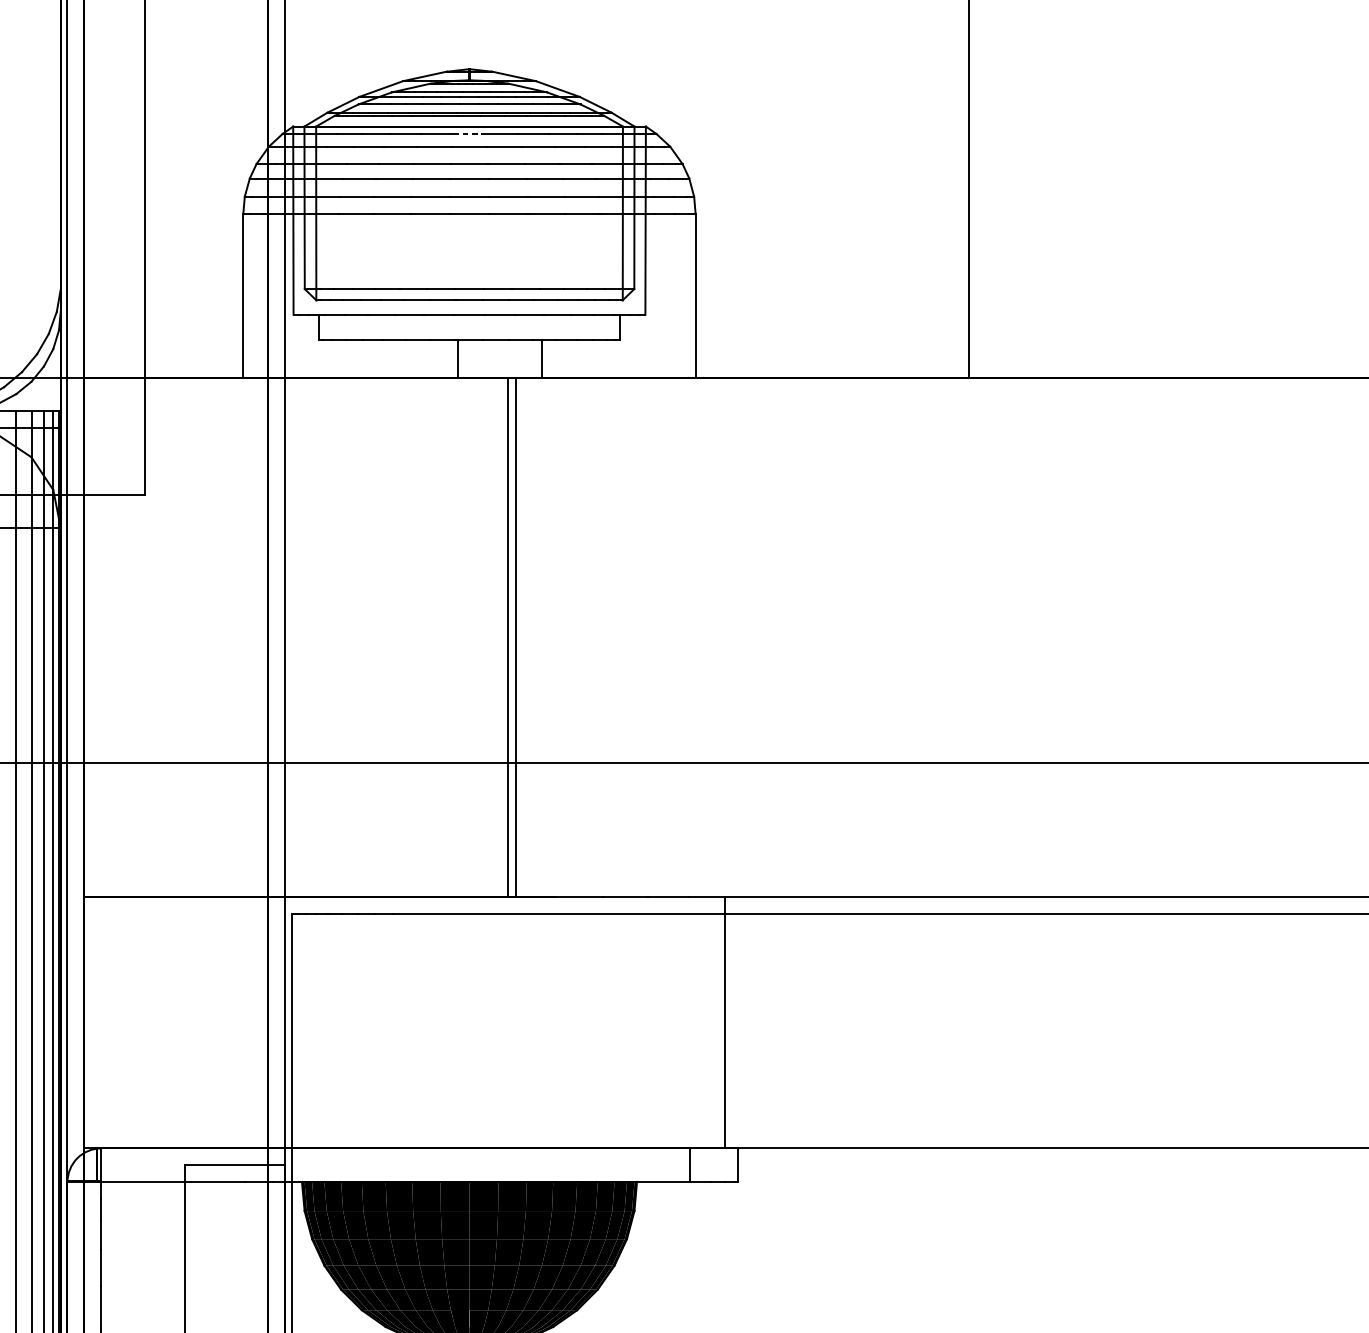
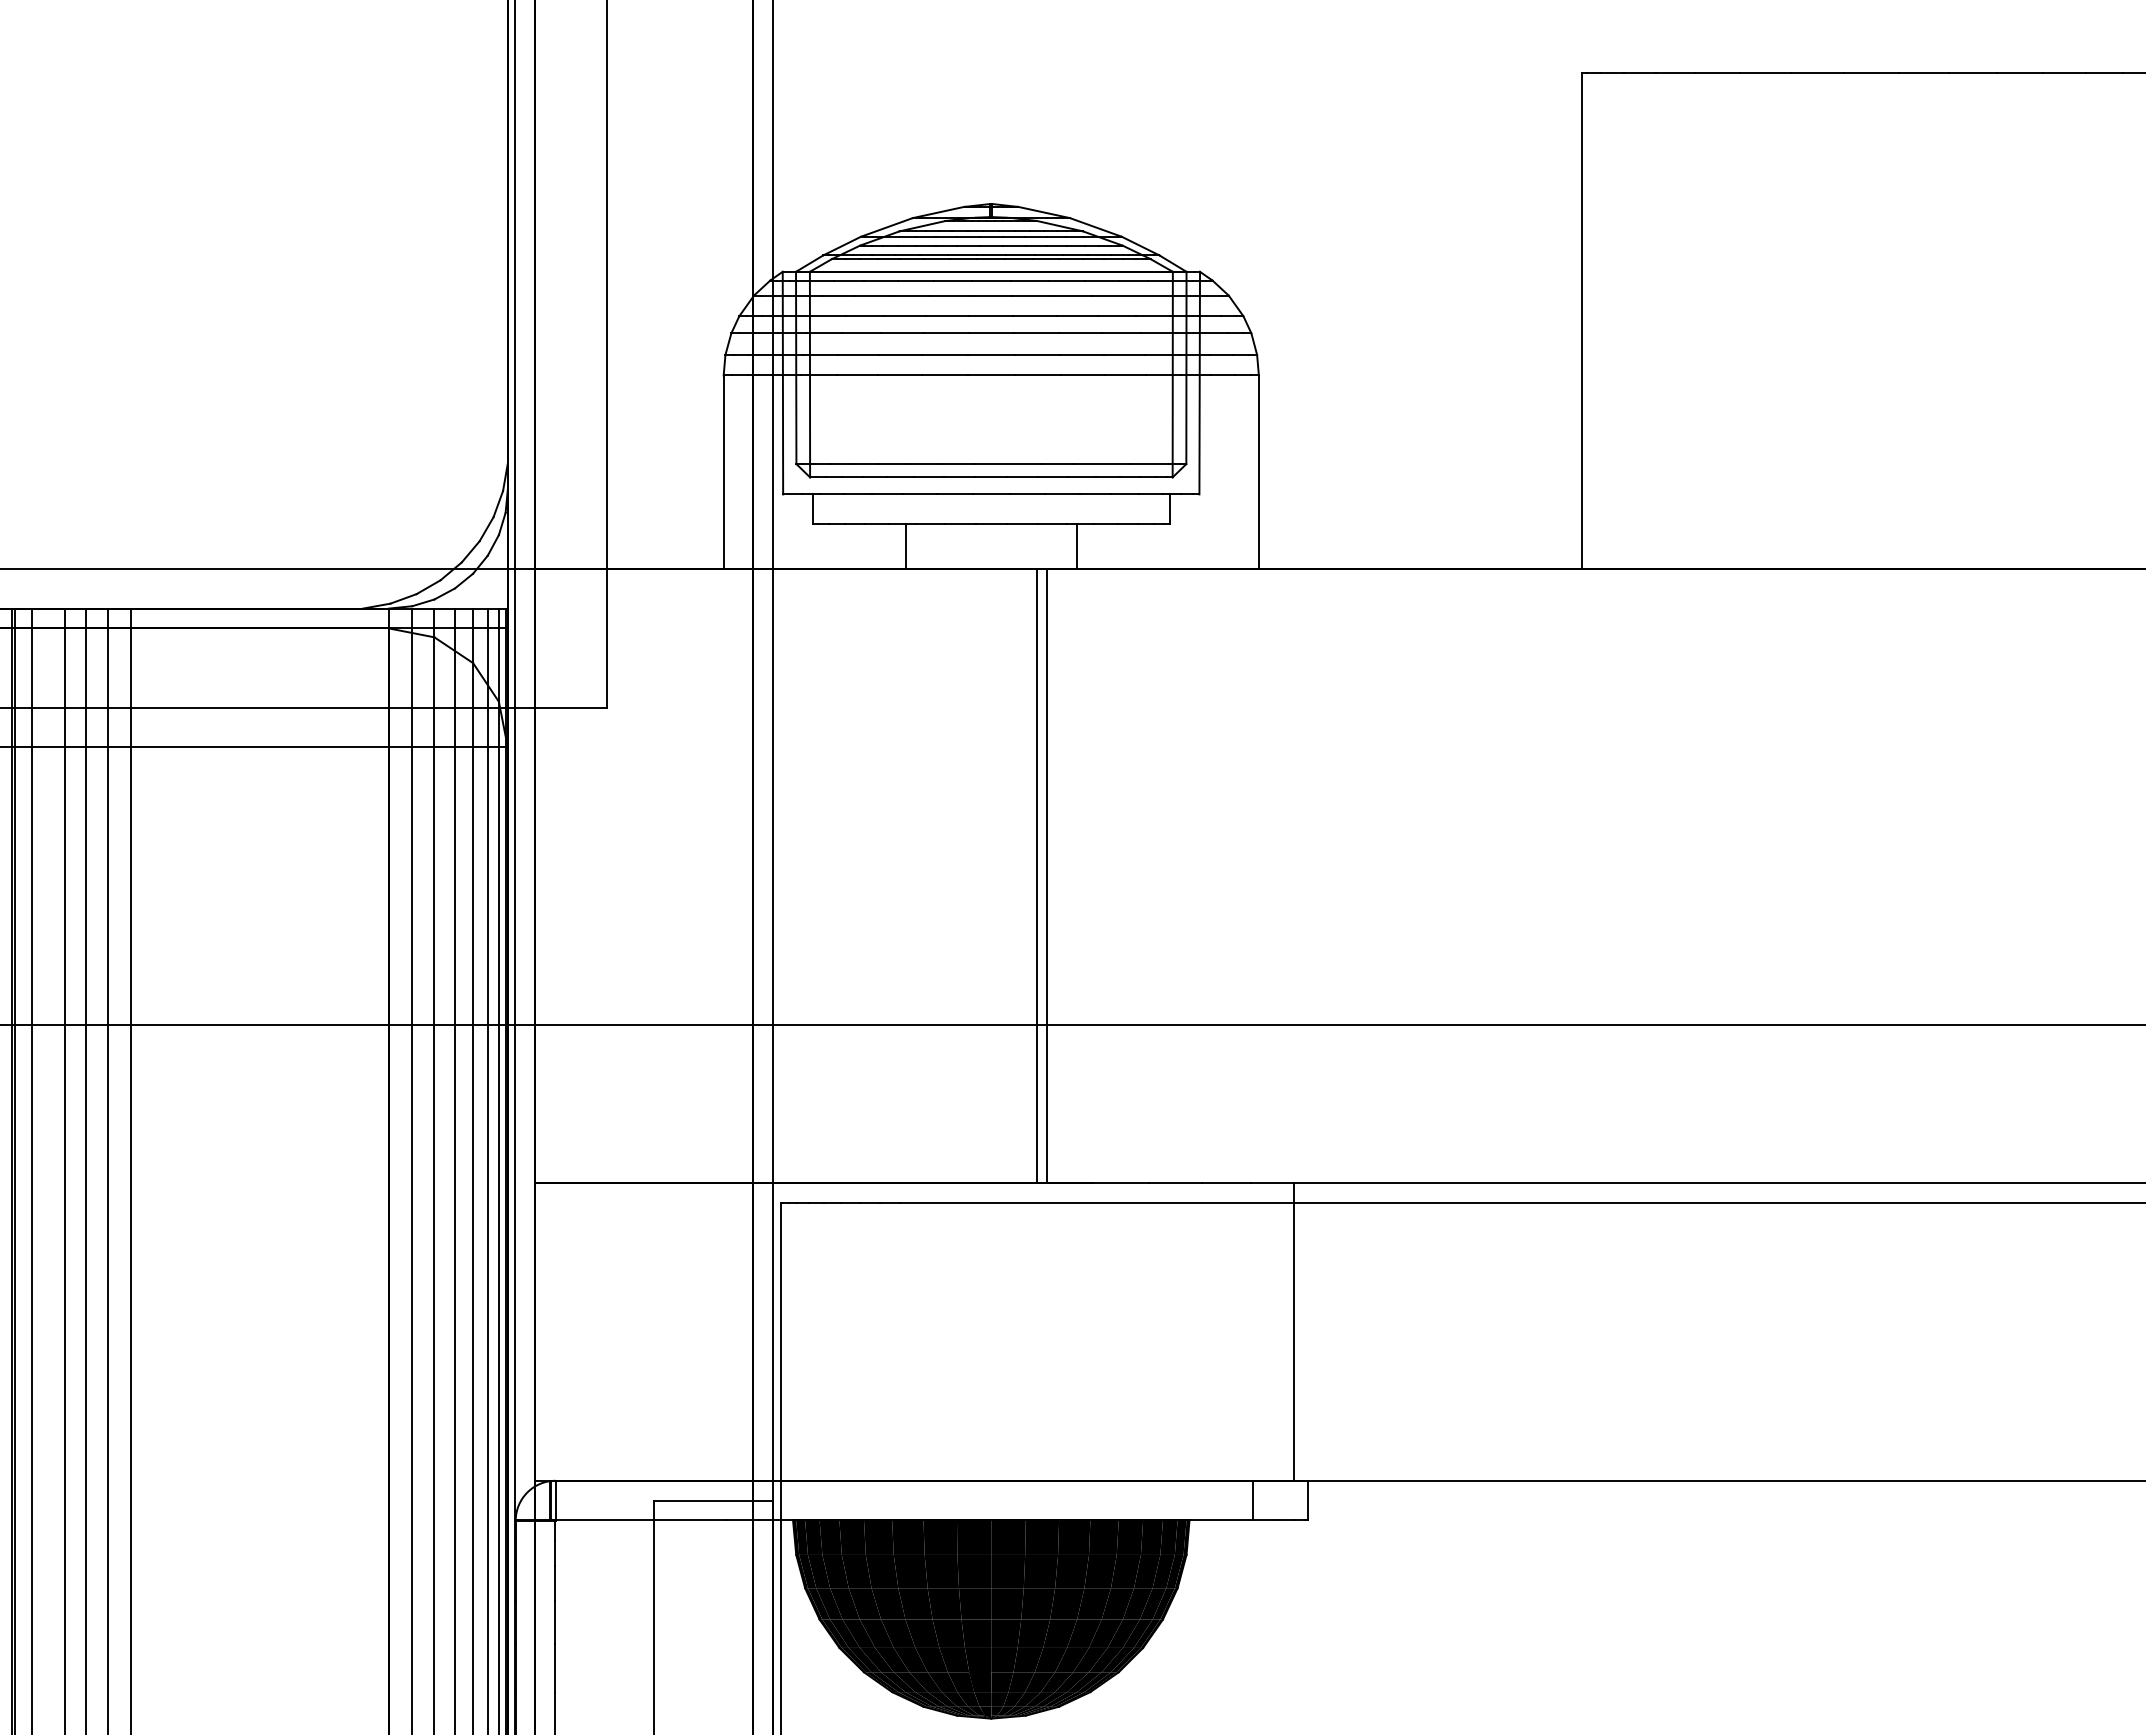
line: (469, 133) -> (991, 280), dashed -> solid
line: (458, 358) -> (906, 546), moved

